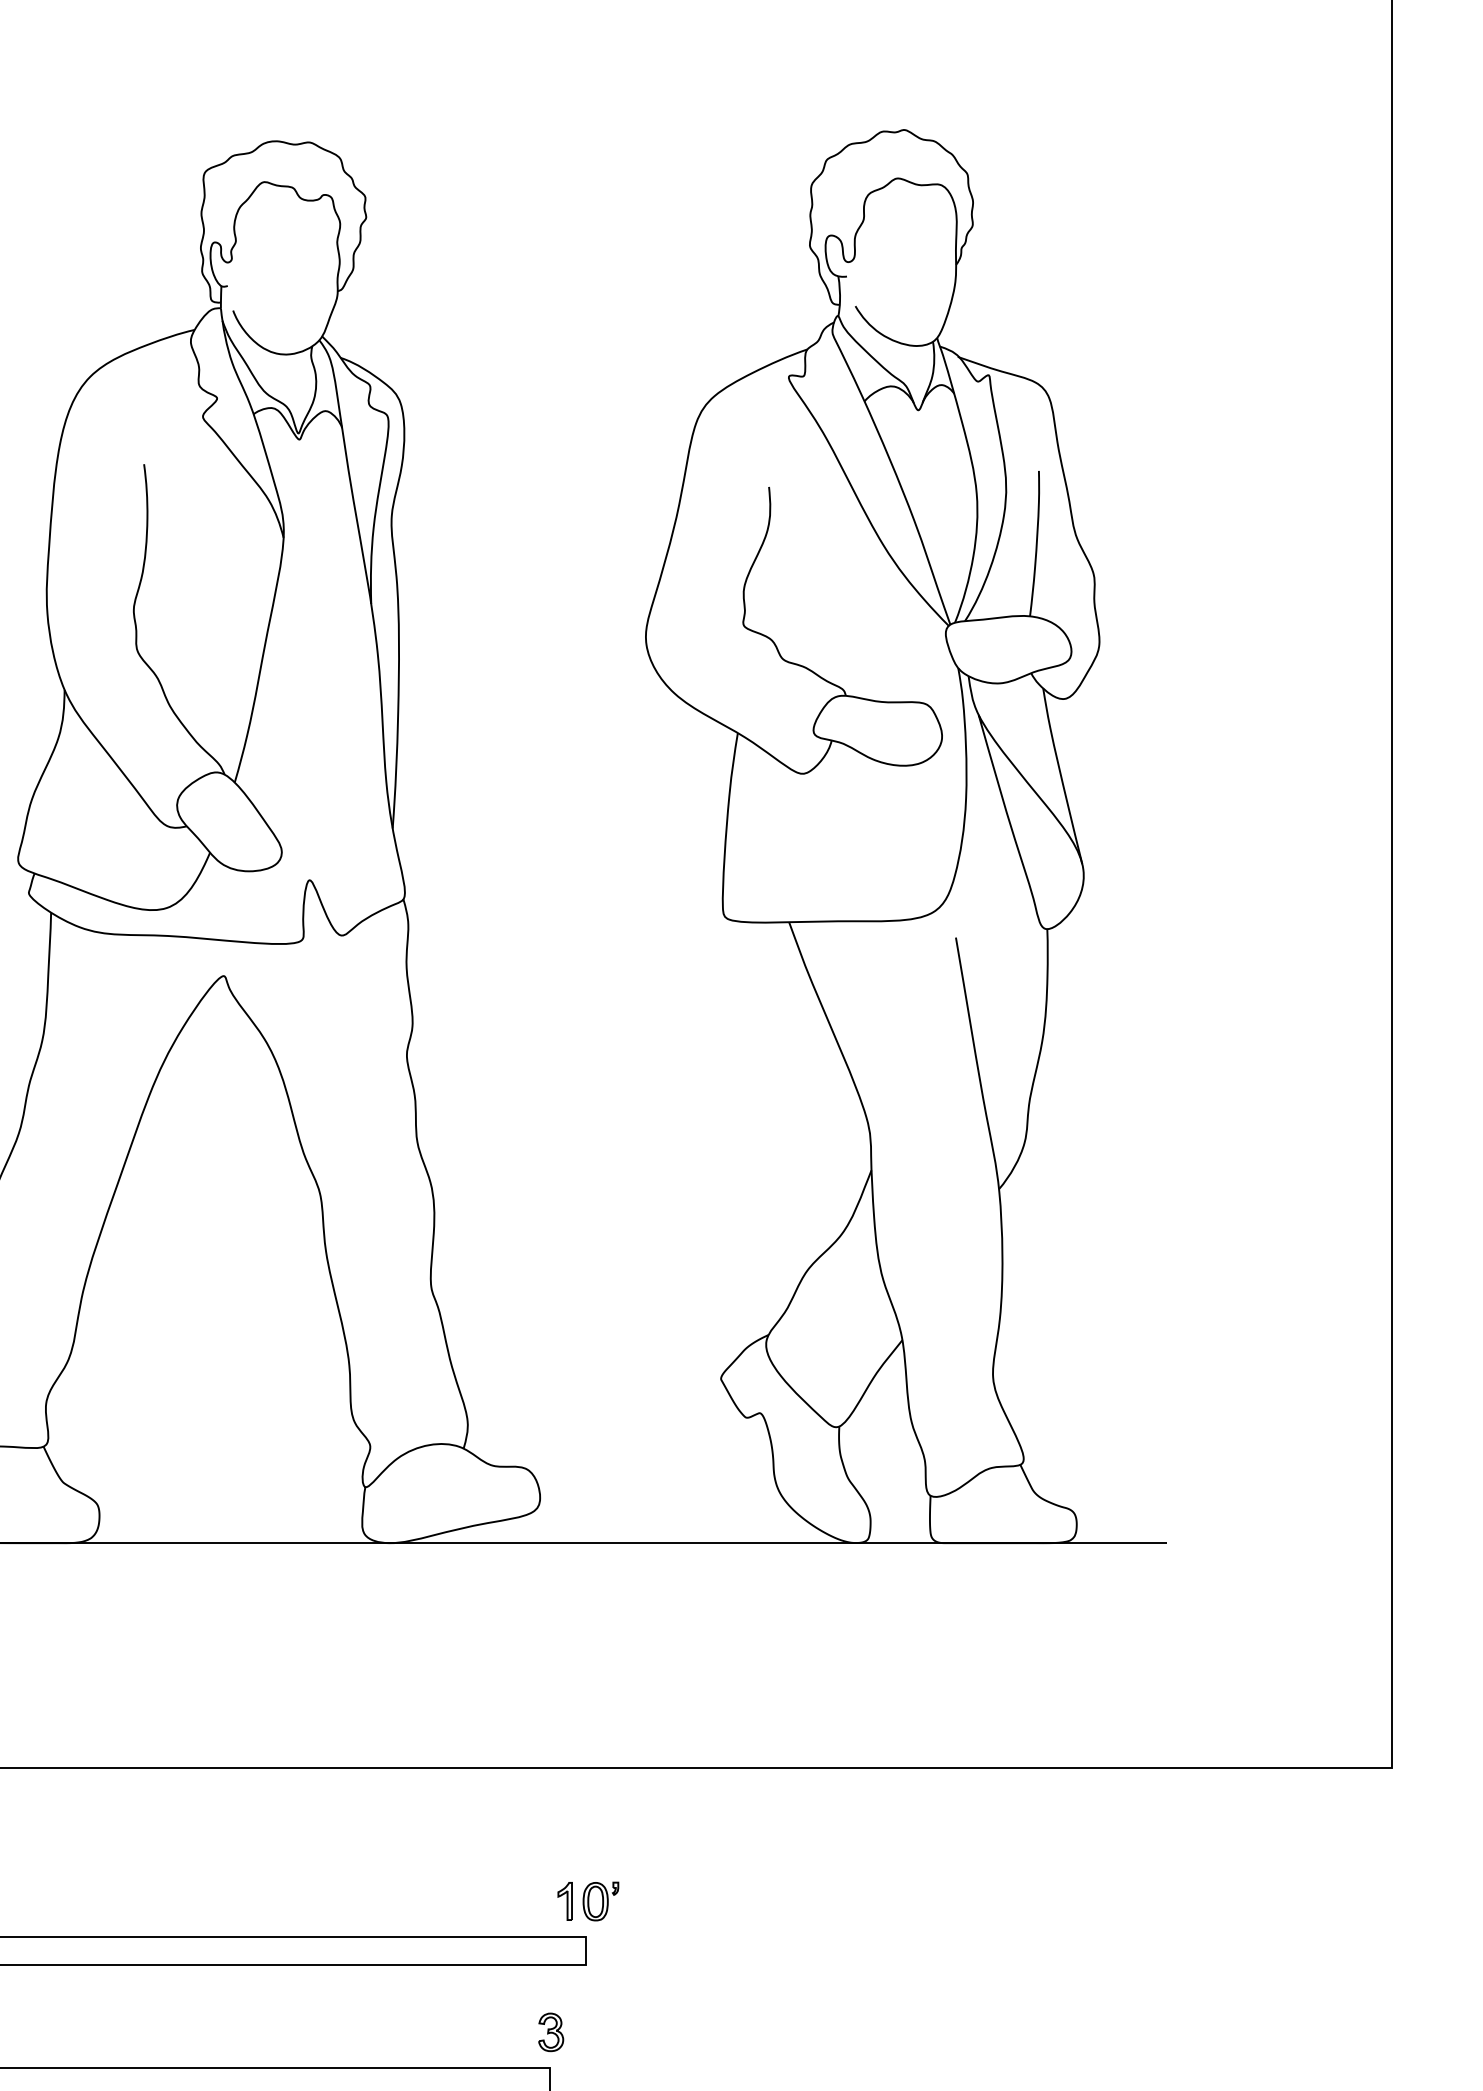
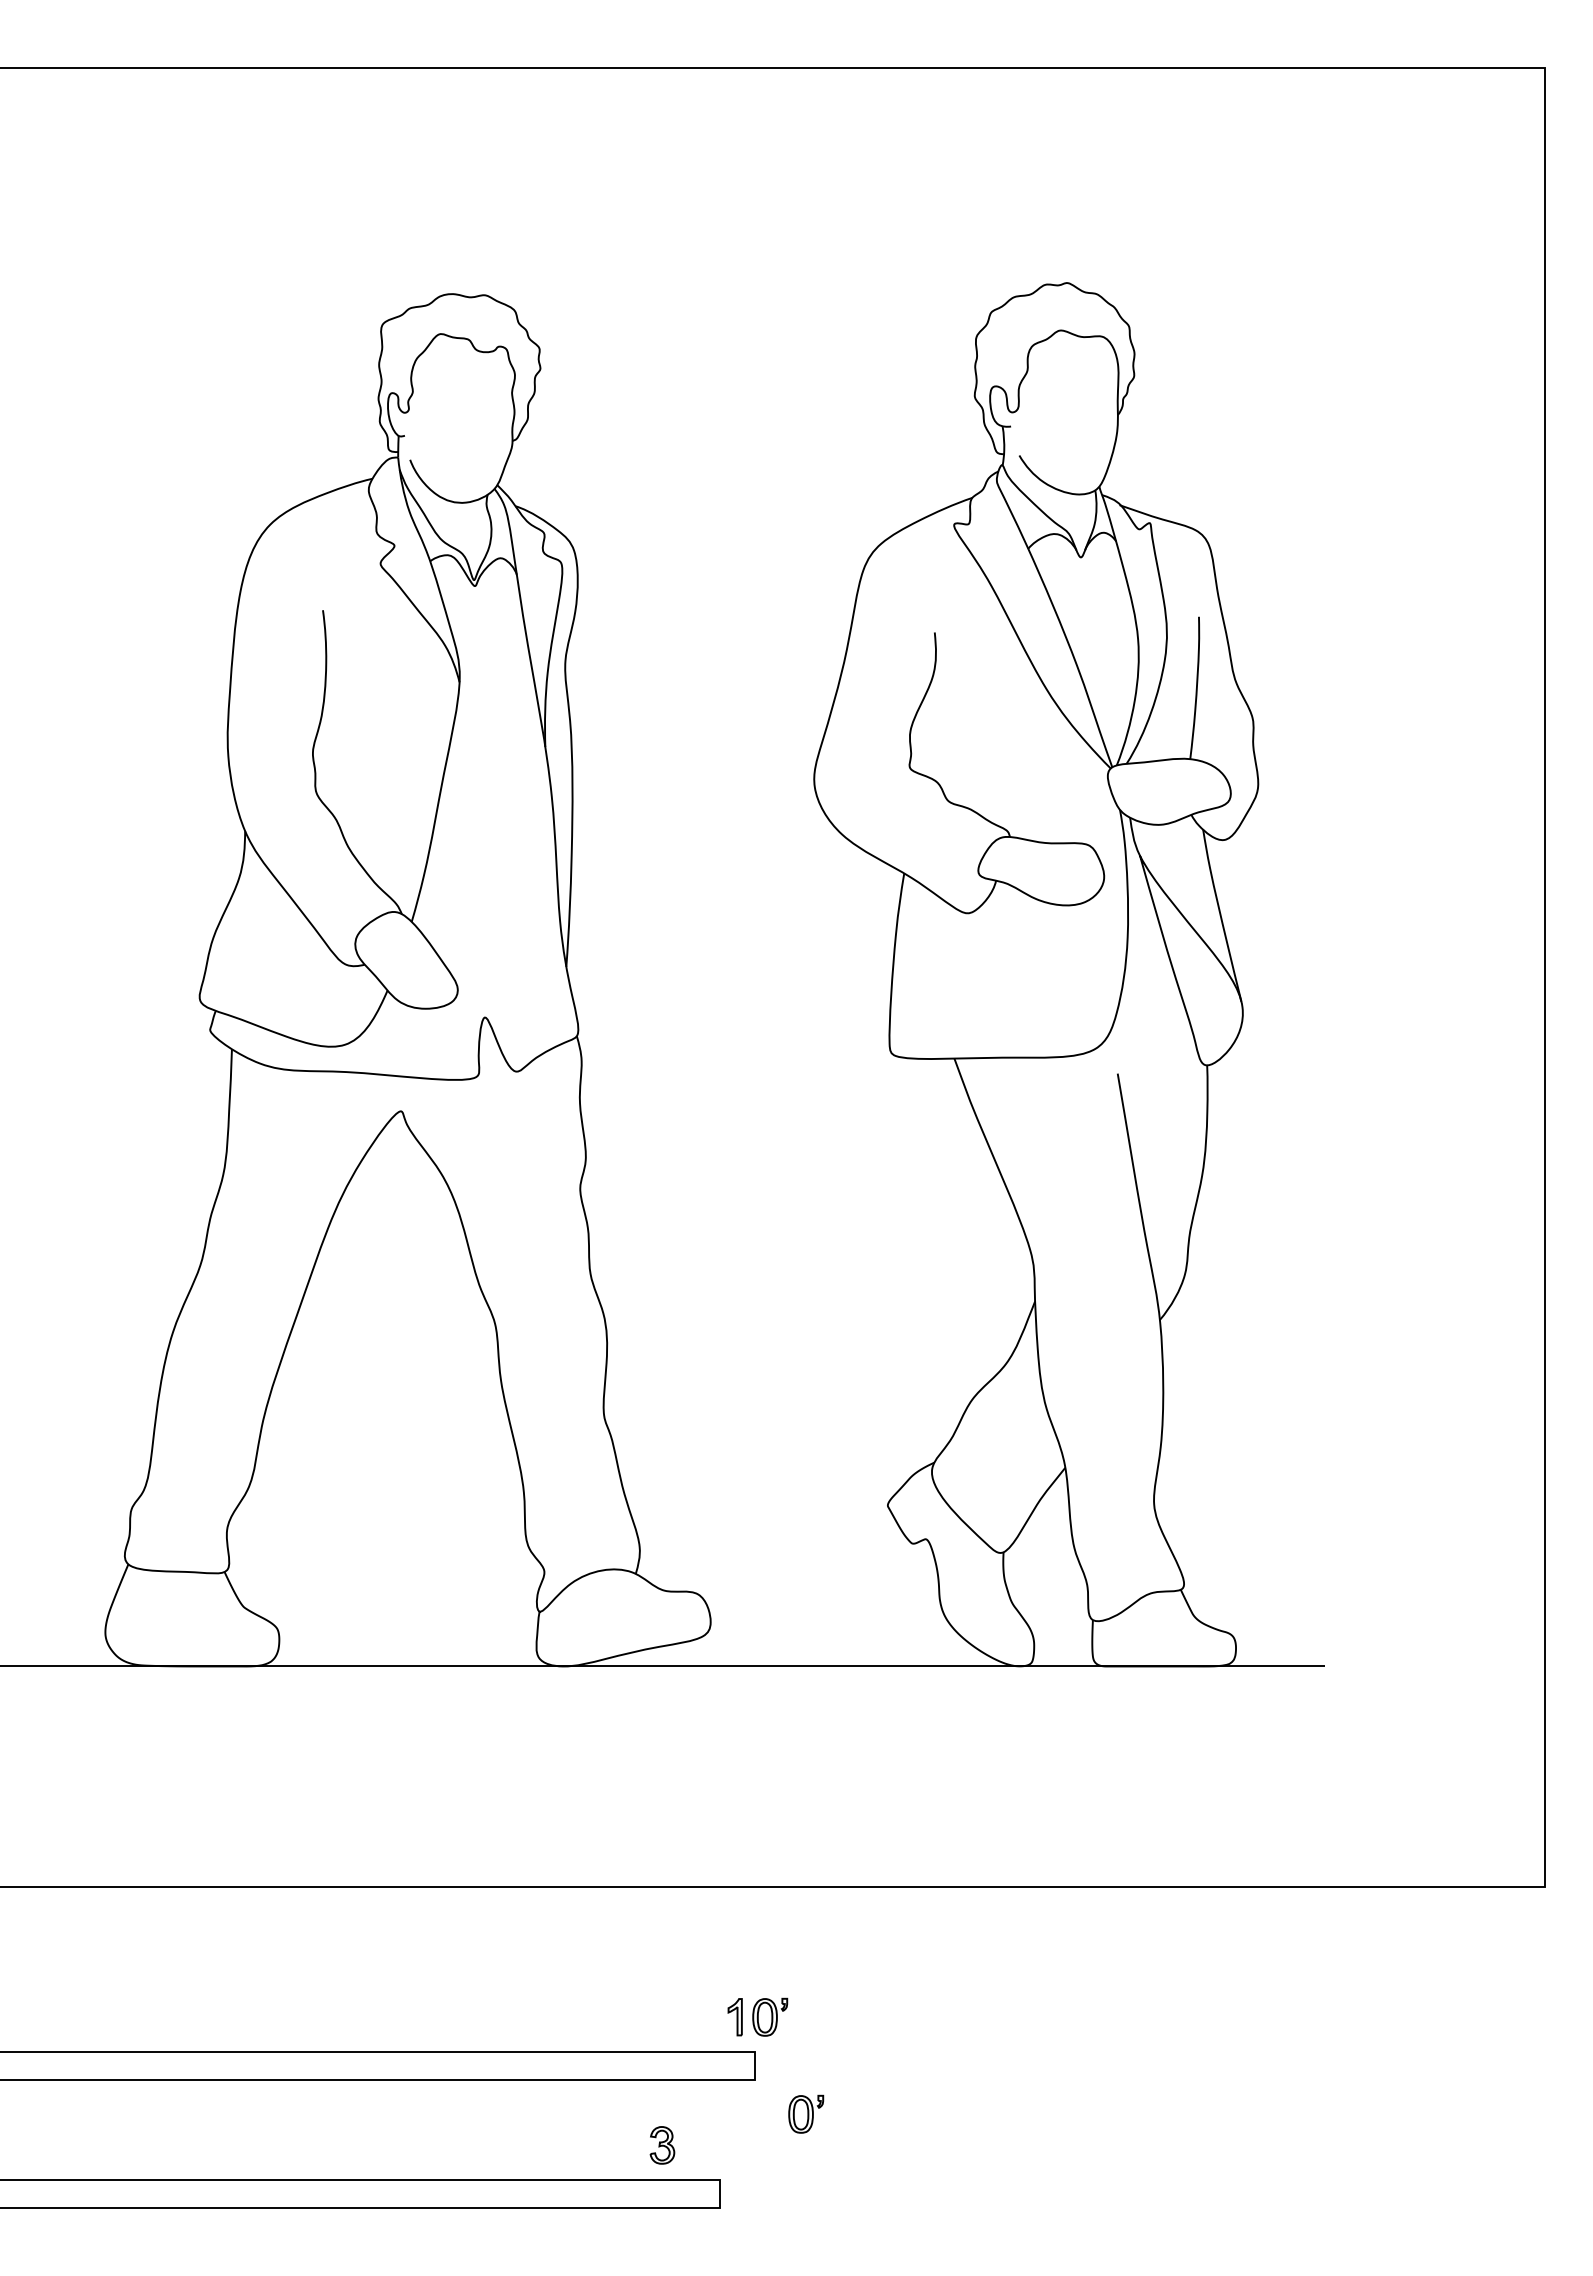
part: (638, 1999) -> (806, 2113), added
part: (551, 2032) -> (662, 2145), moved

